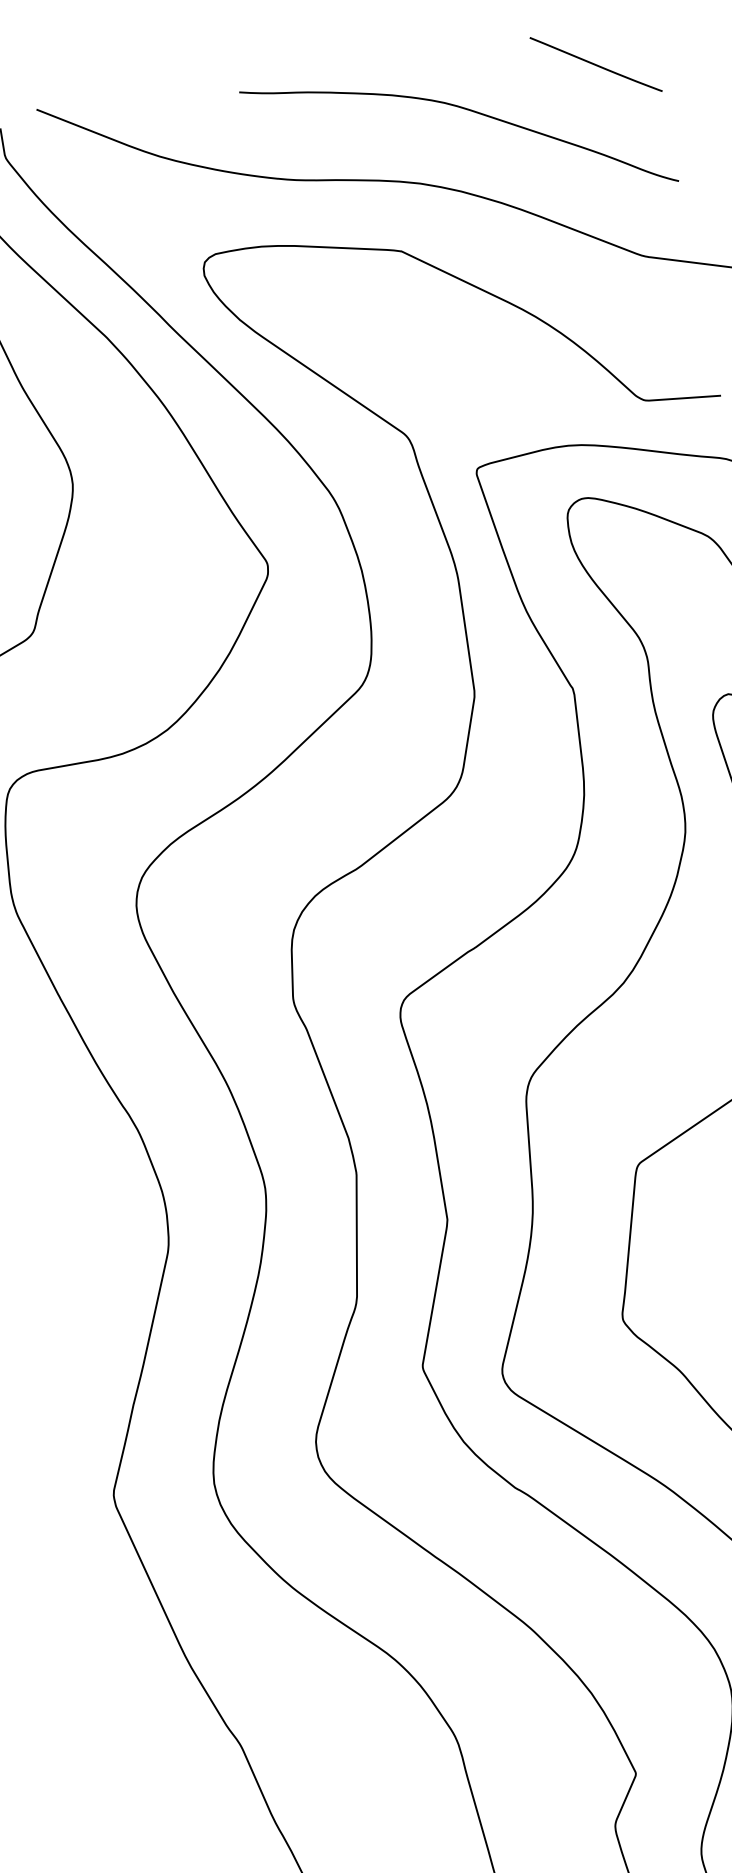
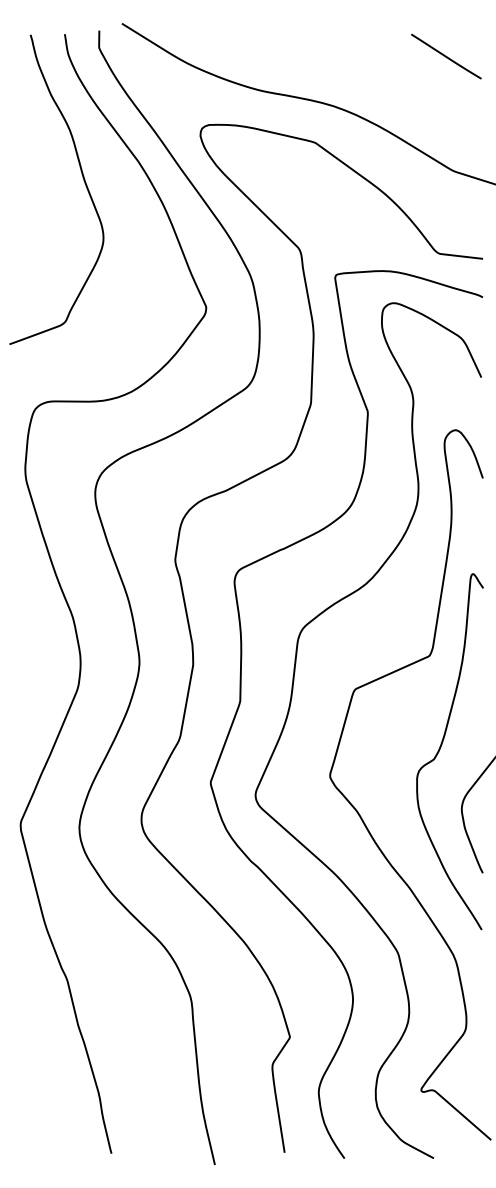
curve: (466, 110) -> (367, 69), removed

